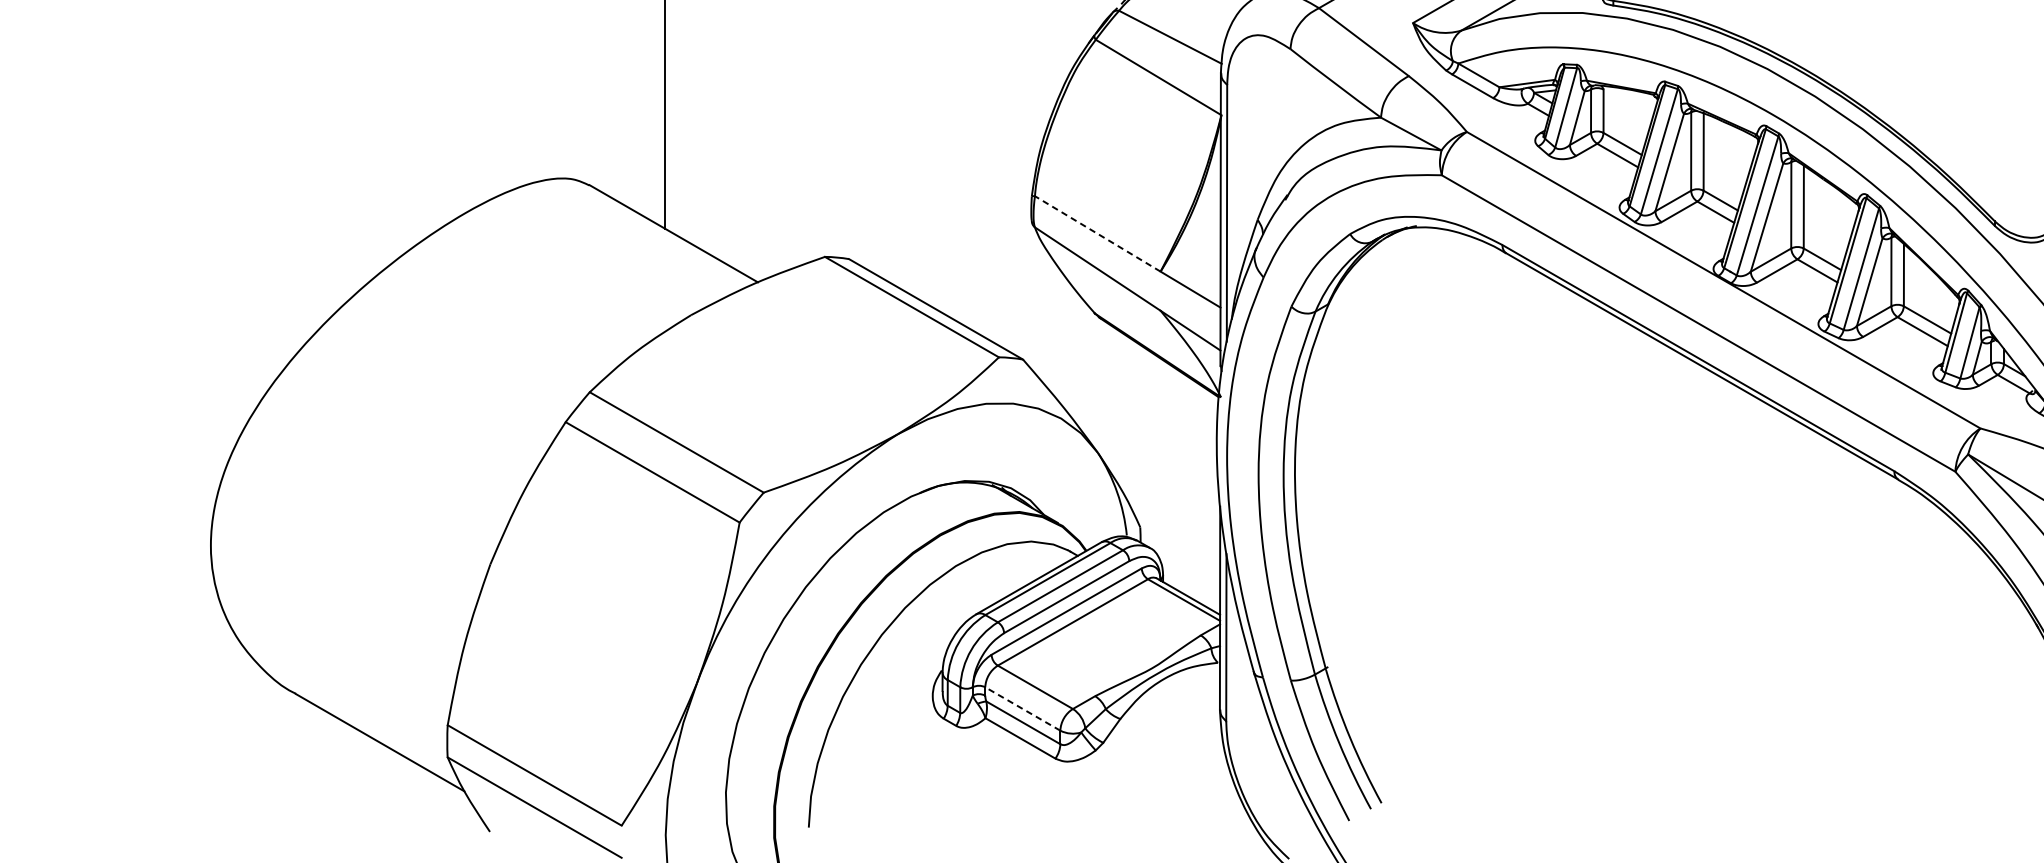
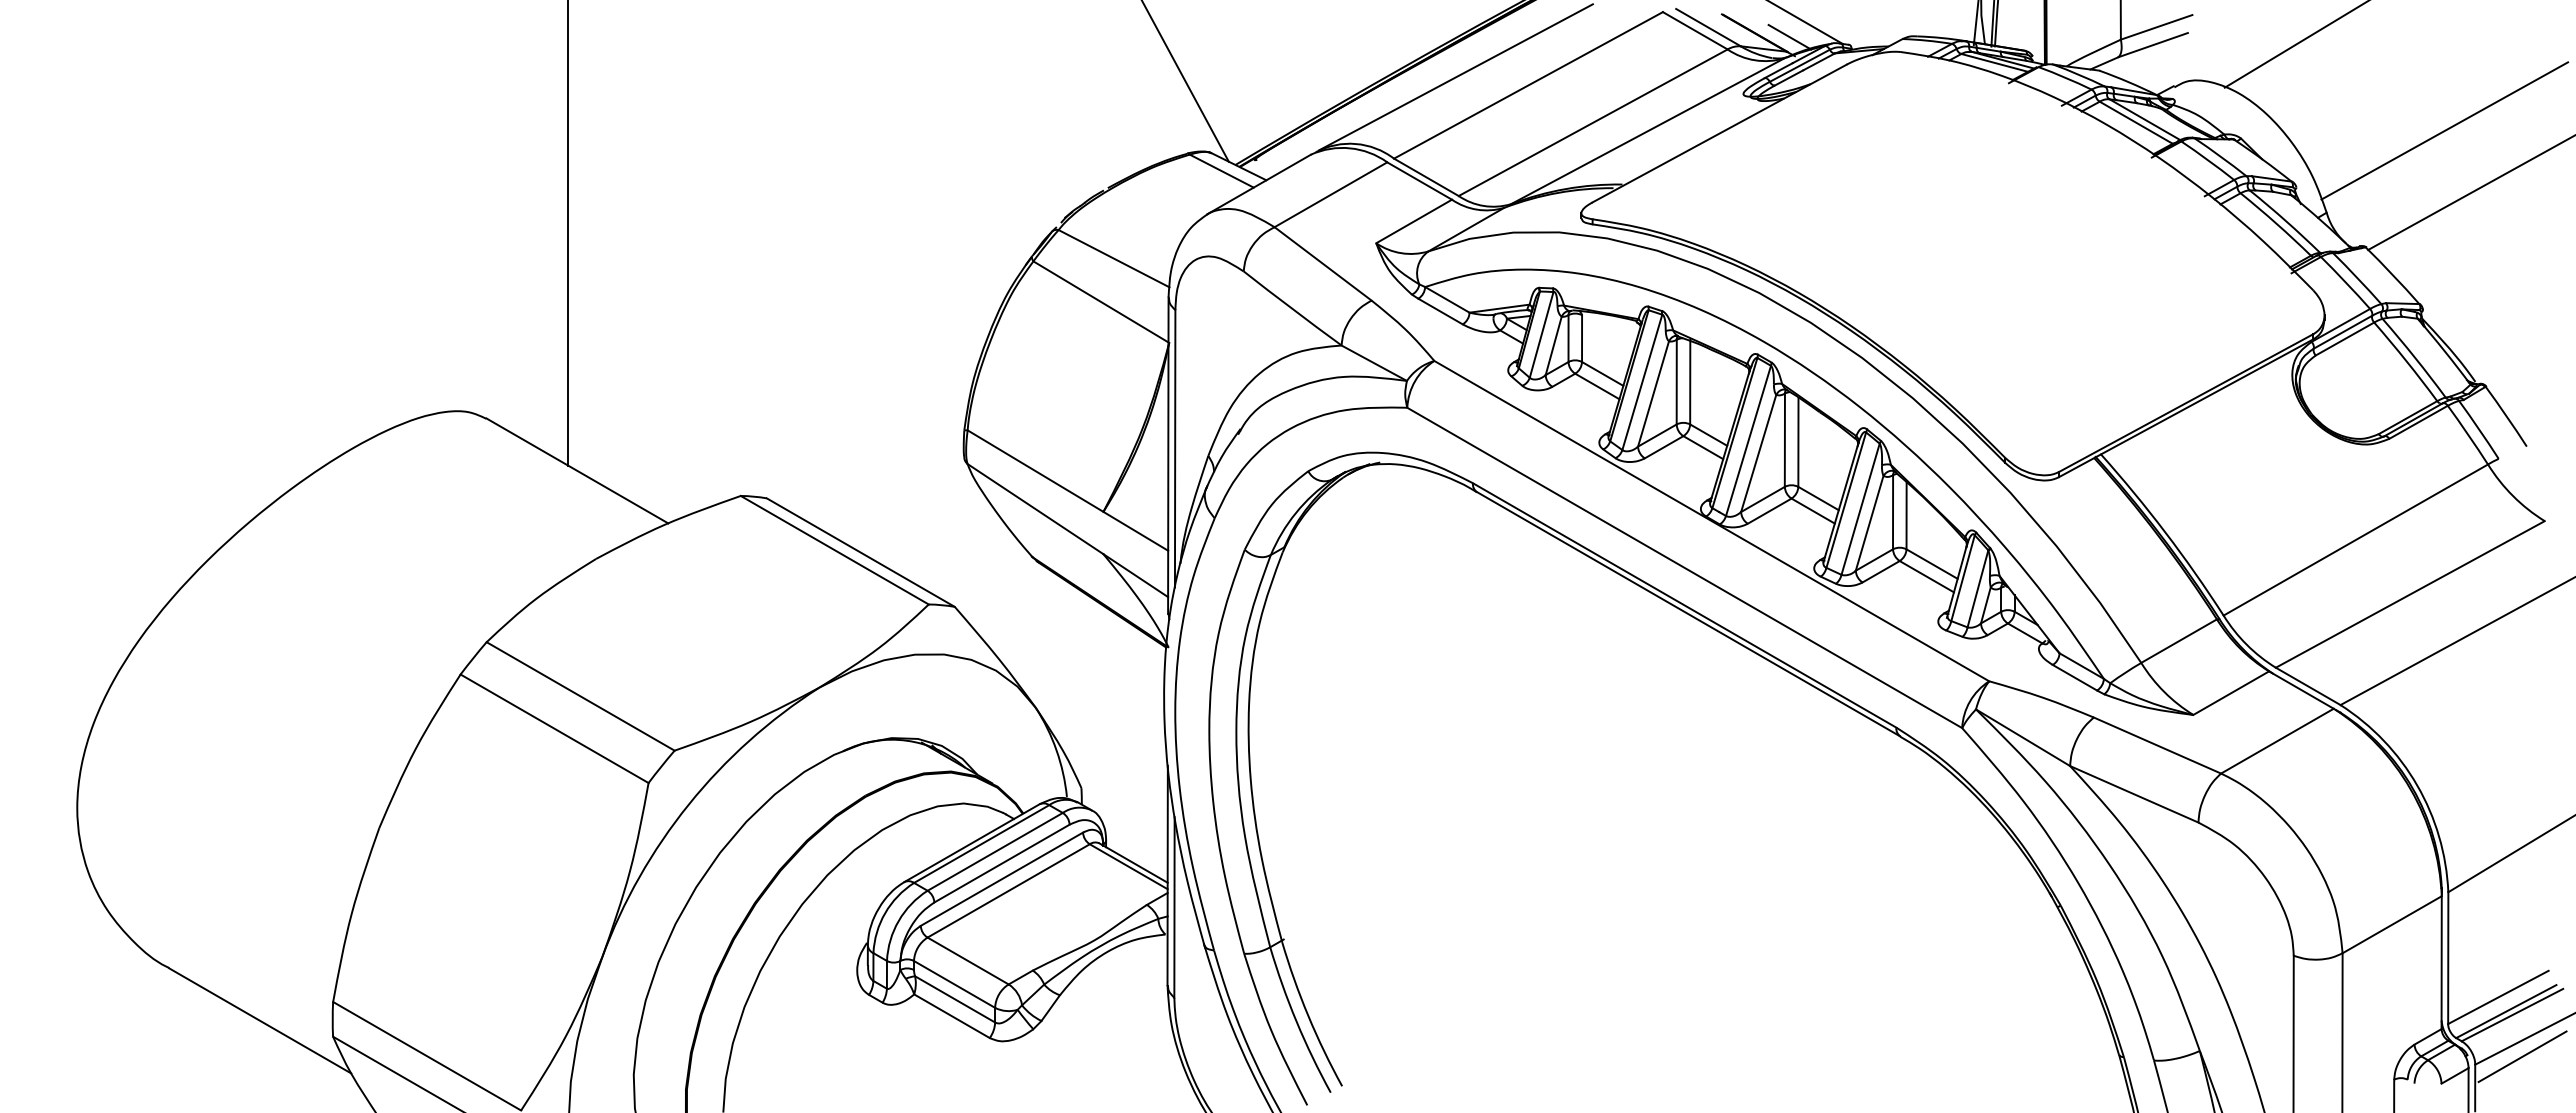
line: (1097, 233) -> (1035, 470), dashed -> solid
line: (1022, 709) -> (954, 984), dashed -> solid

